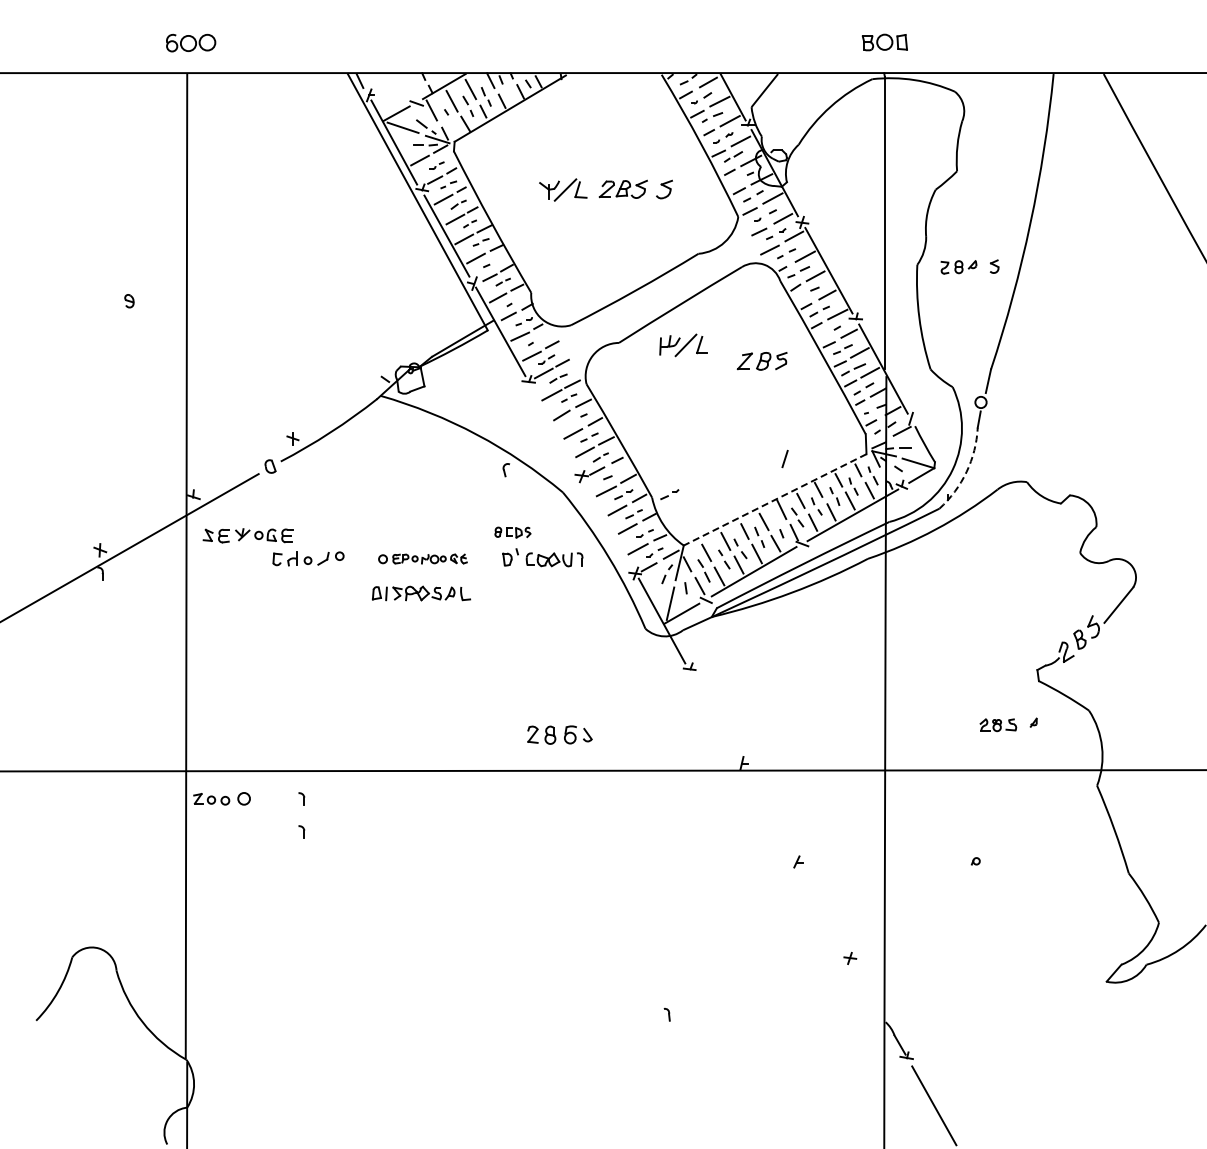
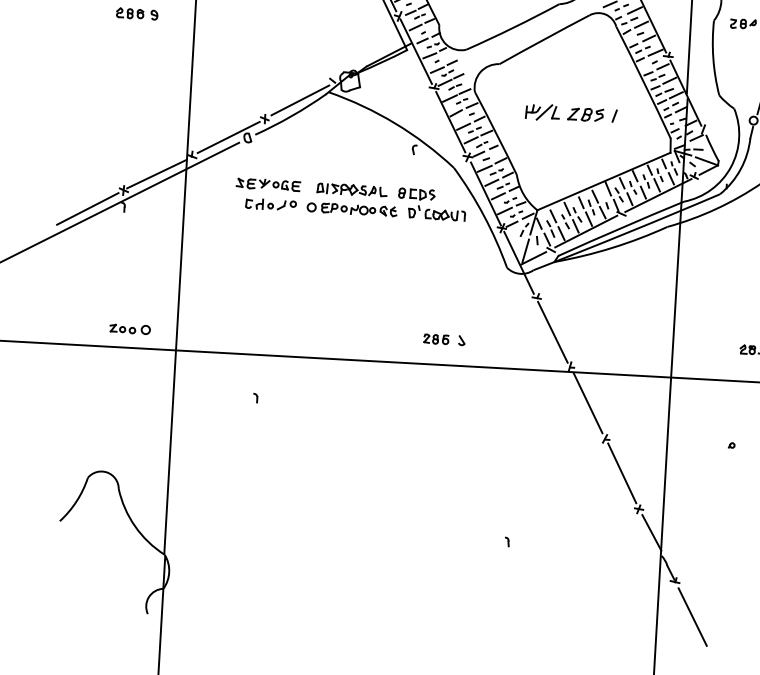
part: (94, 300) -> (129, 13), added
part: (683, 345) -> (542, 112), moved
part: (761, 361) -> (585, 114), moved
line: (341, 409) -> (300, 100), added
line: (554, 428) -> (450, 122), added
line: (784, 458) -> (614, 115), moved
line: (243, 467) -> (228, 137), added
arc: (966, 471) -> (740, 168), dashed -> solid
part: (669, 494) -> (529, 173), removed
line: (774, 500) -> (603, 181), dashed -> solid
line: (145, 524) -> (156, 174), added
line: (609, 526) -> (485, 193), added
part: (512, 532) -> (416, 194), size x1.43
part: (247, 535) -> (267, 184), moved
part: (422, 558) -> (351, 209), size x1.43
line: (50, 578) -> (87, 208), added
part: (421, 593) -> (352, 189), moved
line: (714, 715) -> (552, 331), added
part: (551, 735) -> (436, 339), size x0.71
part: (221, 798) -> (129, 328), moved
part: (301, 798) -> (256, 374), removed
line: (769, 813) -> (587, 403), added
line: (823, 909) -> (621, 473), added
line: (869, 990) -> (651, 532), added

